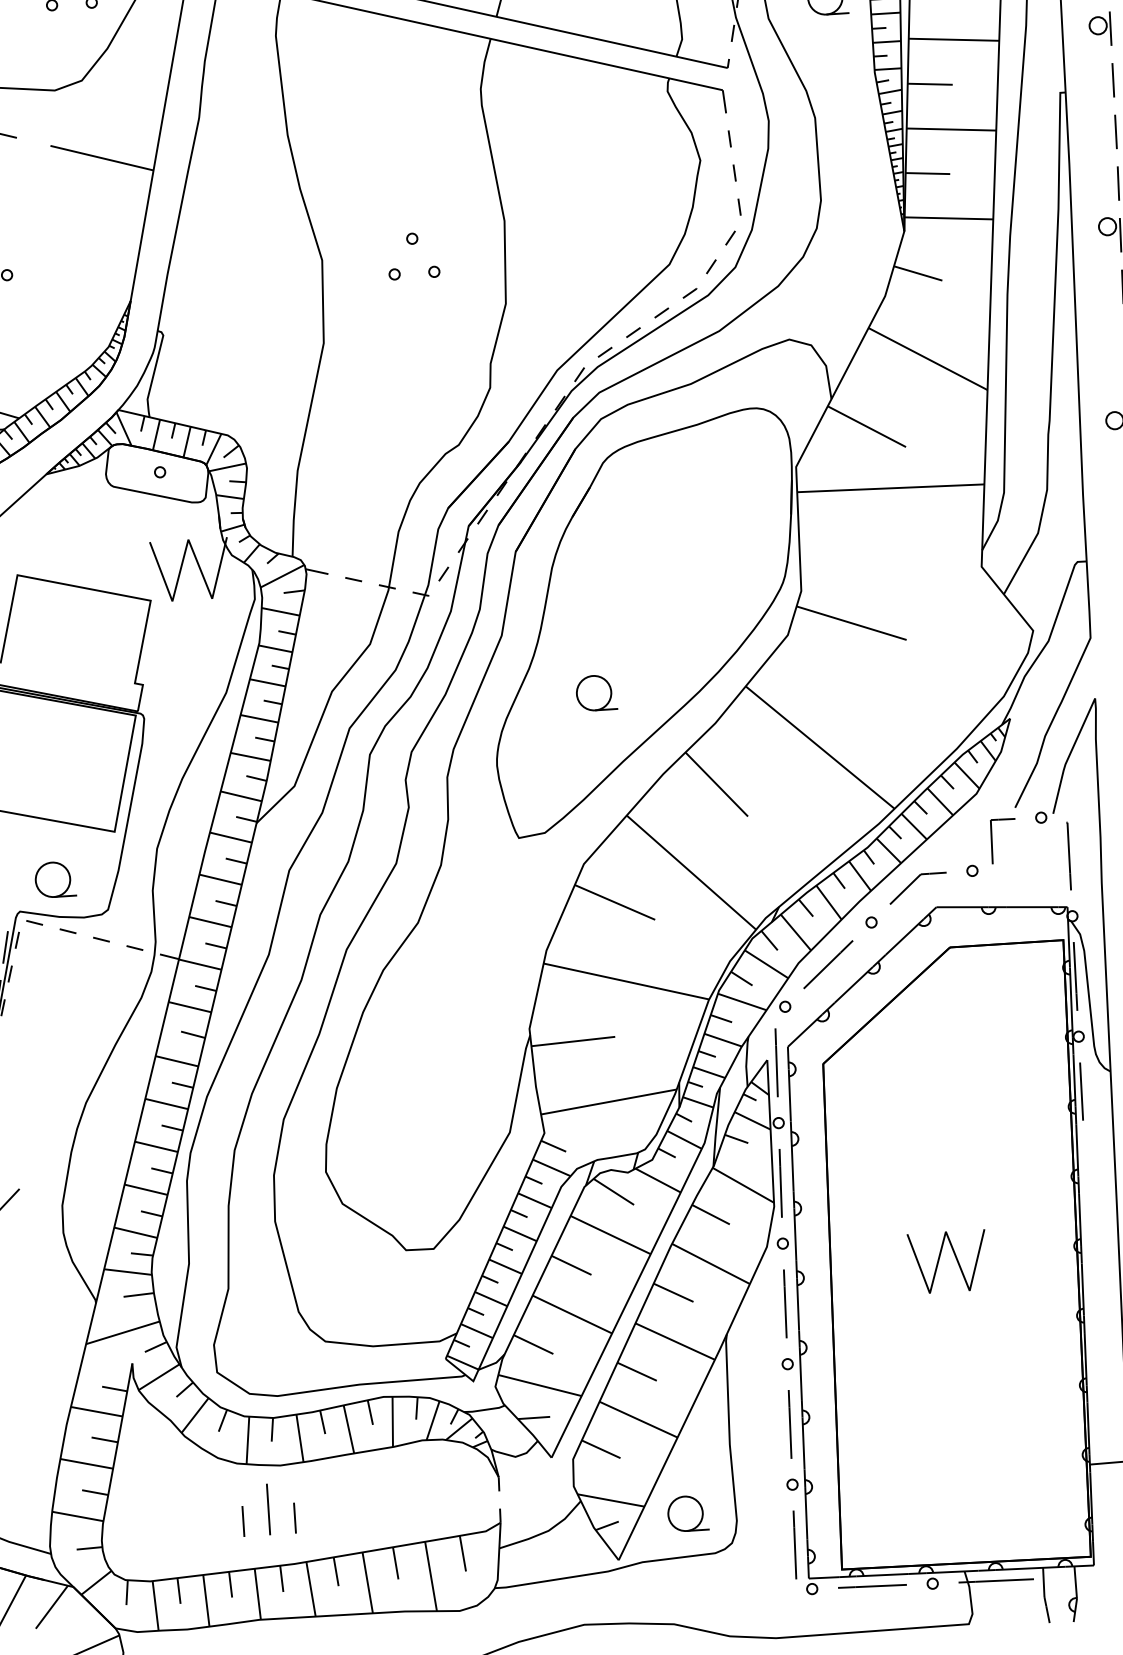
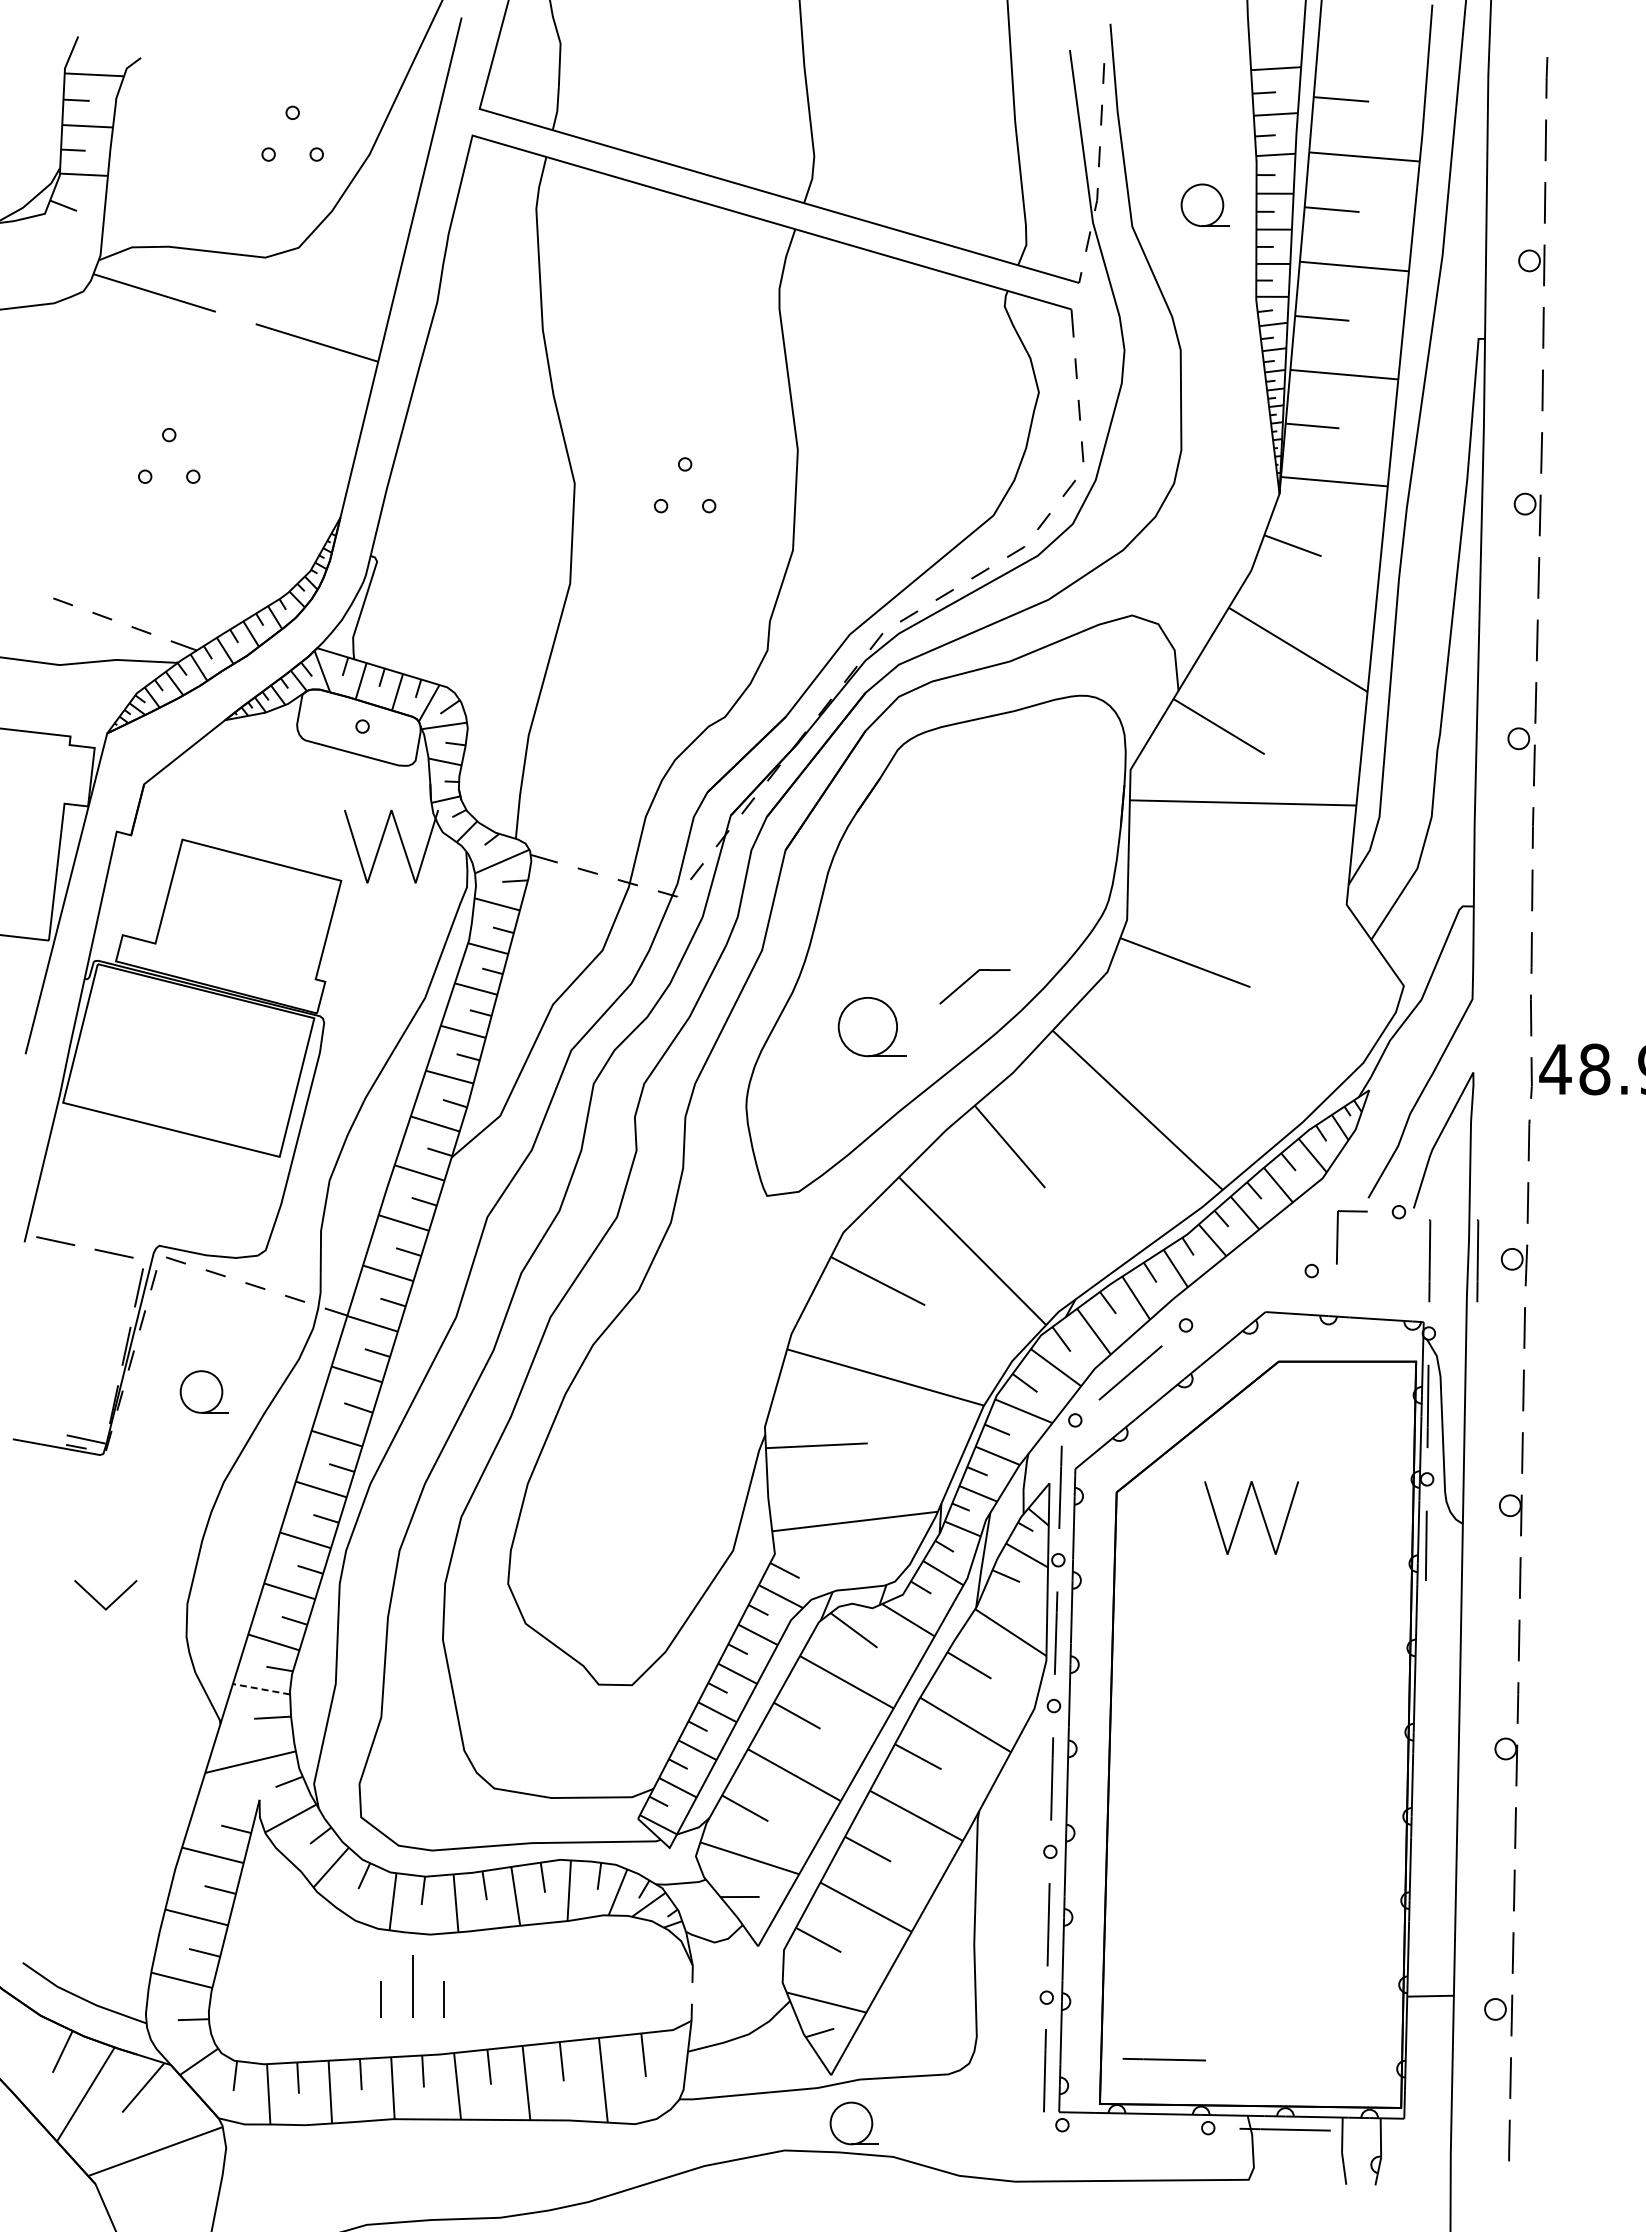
part: (596, 692) -> (871, 1026), size x1.4
line: (1108, 853) -> (1477, 1260), added
part: (54, 879) -> (203, 1391), moved
part: (912, 883) -> (968, 980), moved
part: (939, 1260) -> (1241, 1515), moved
line: (128, 1272) -> (261, 1689), solid -> dashed
part: (687, 1513) -> (853, 2123), moved
line: (871, 1586) -> (1163, 2059), moved

